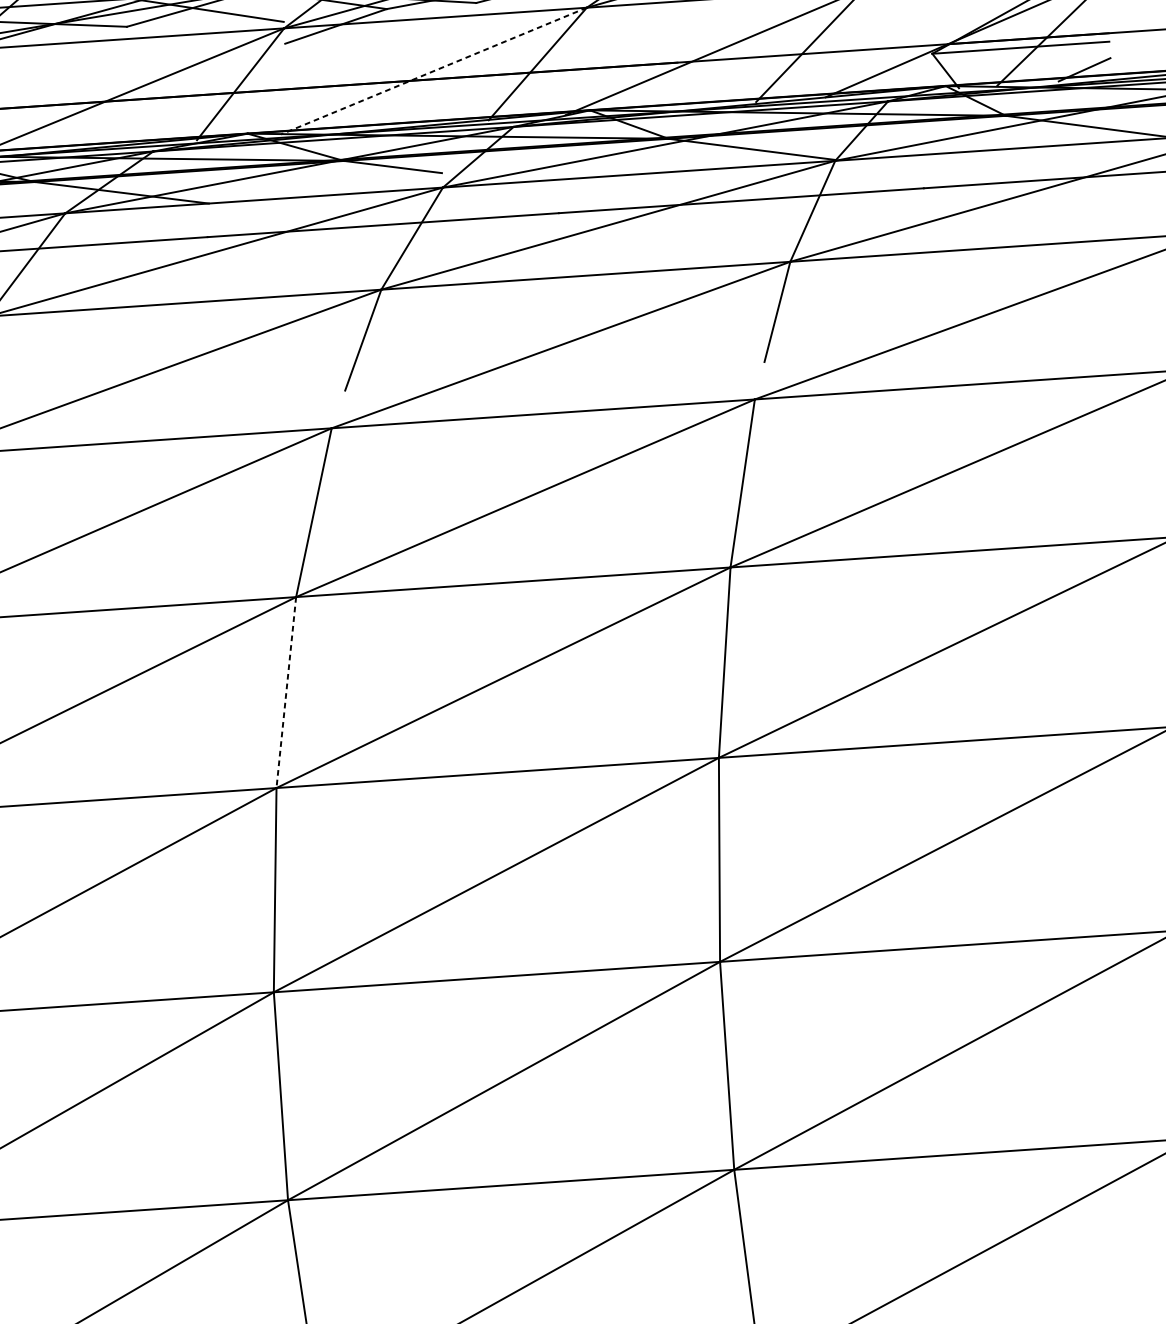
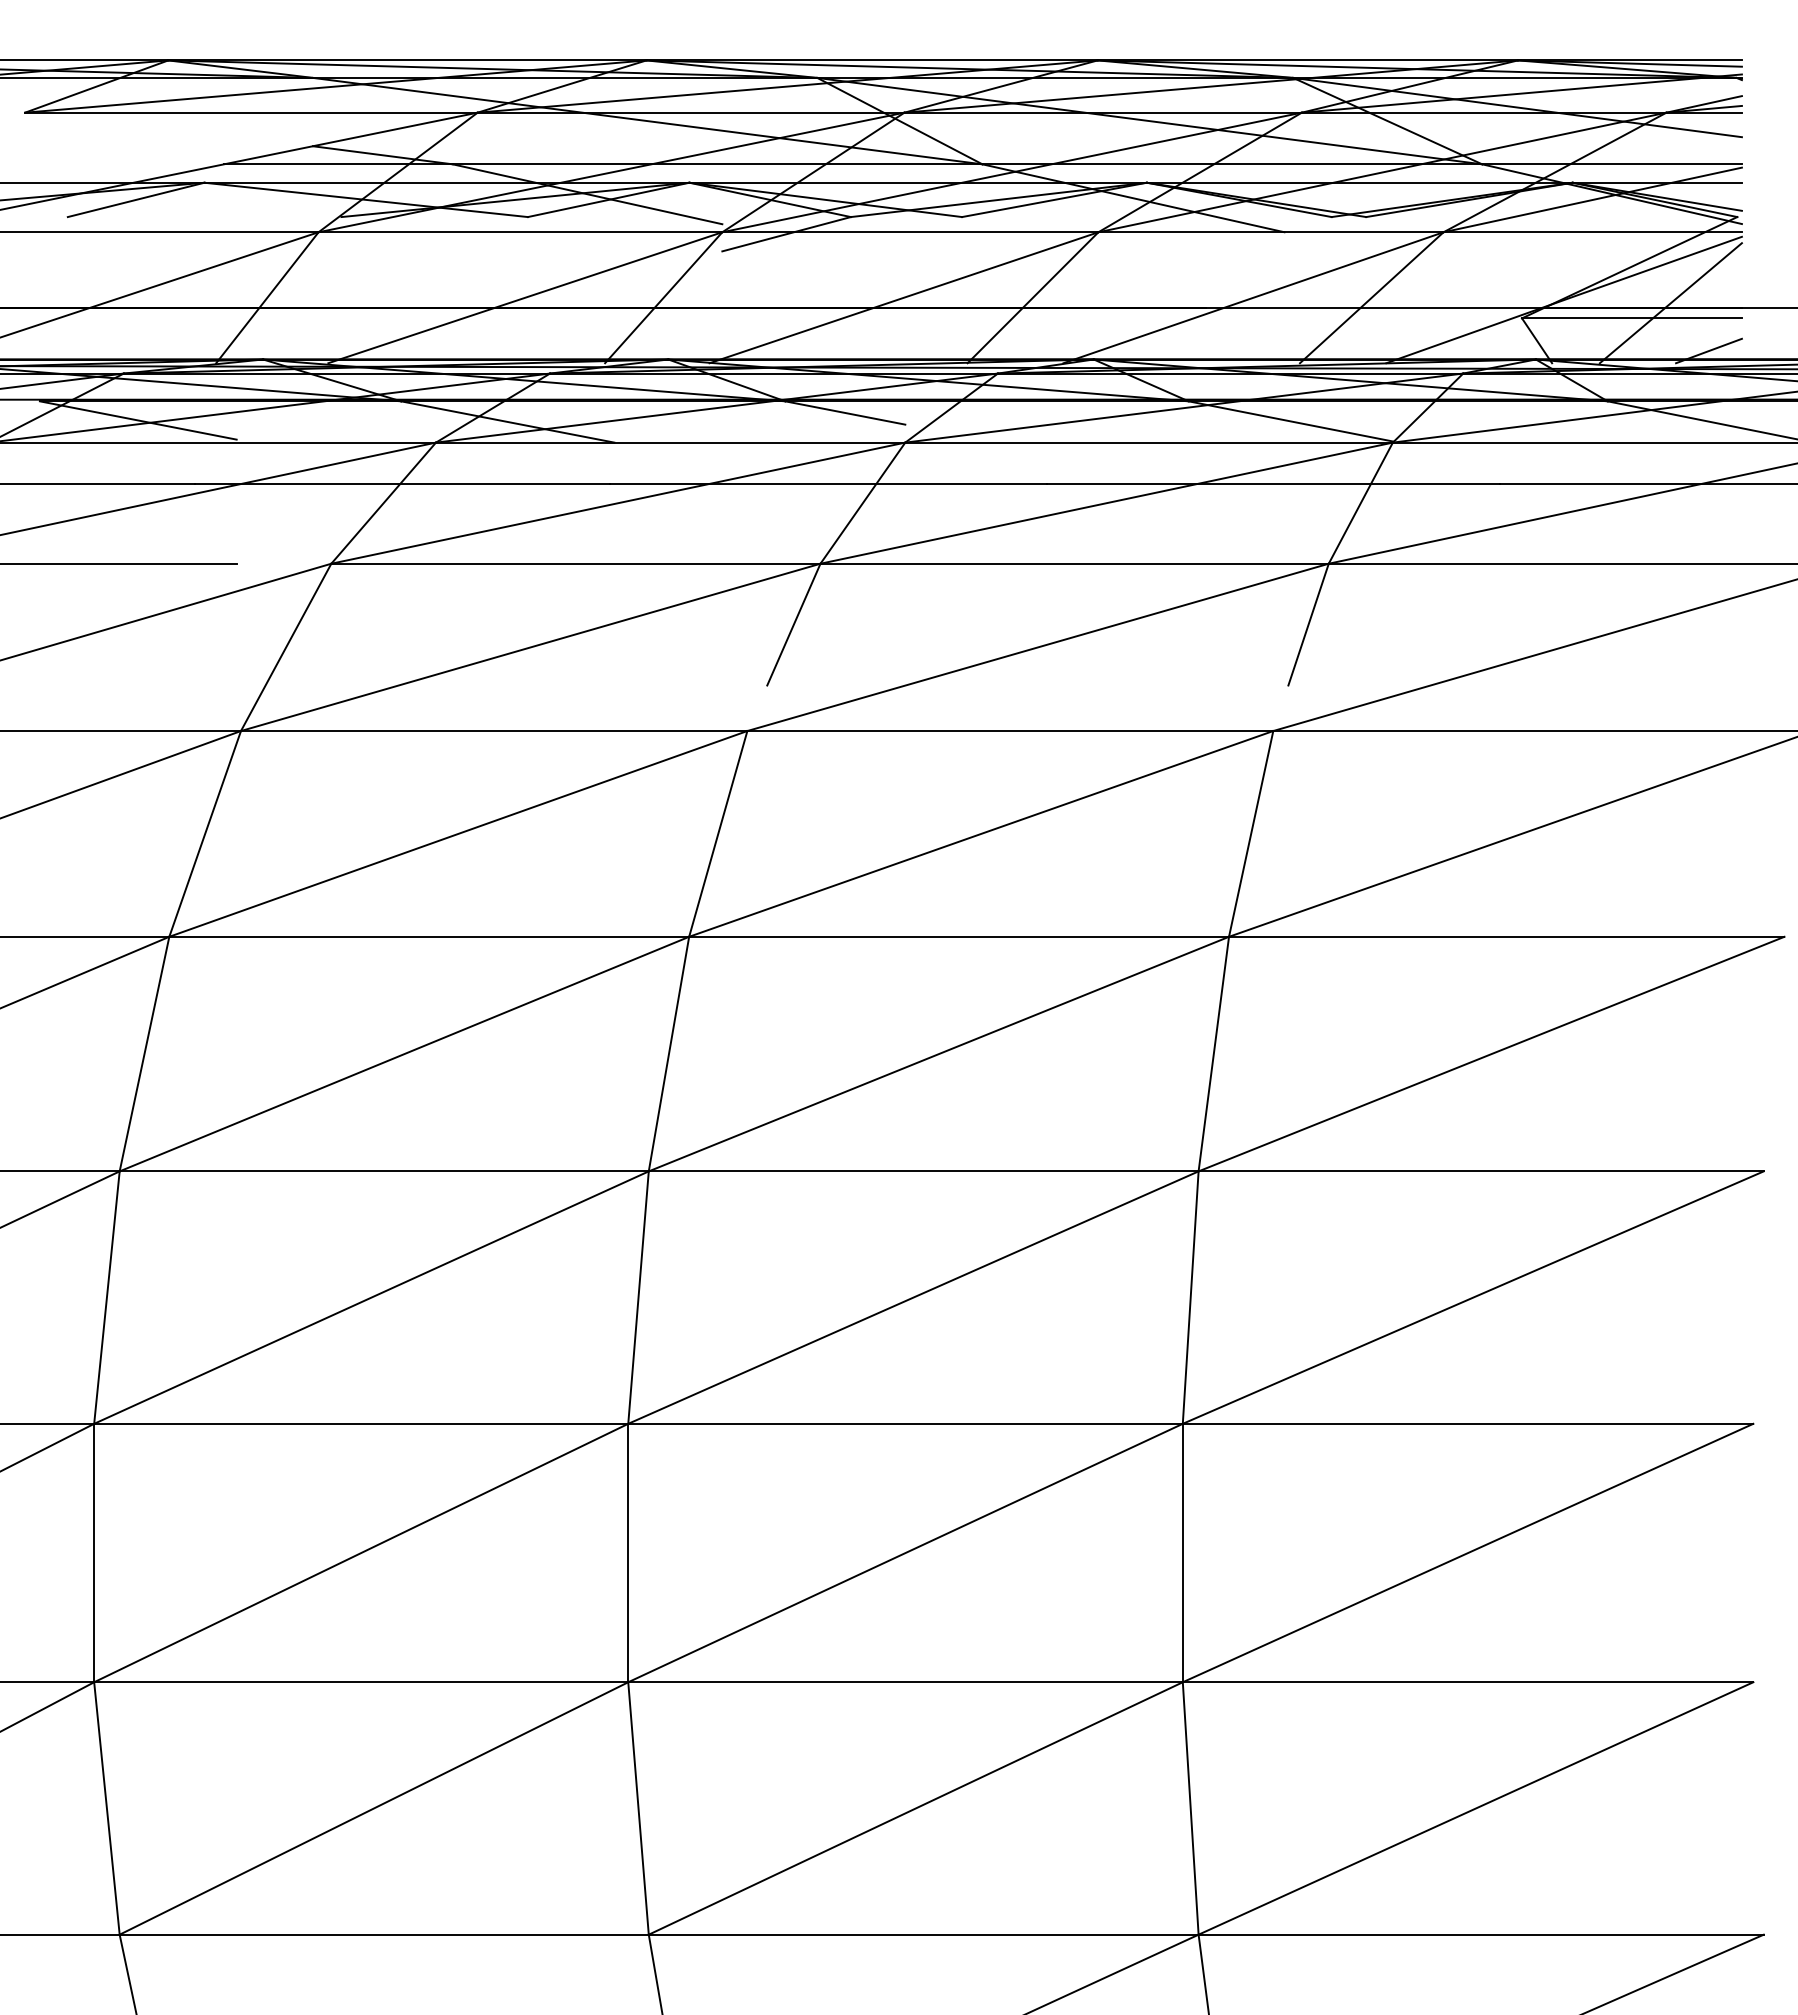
line: (433, 70) -> (903, 297), dashed -> solid
line: (285, 692) -> (668, 1054), dashed -> solid

